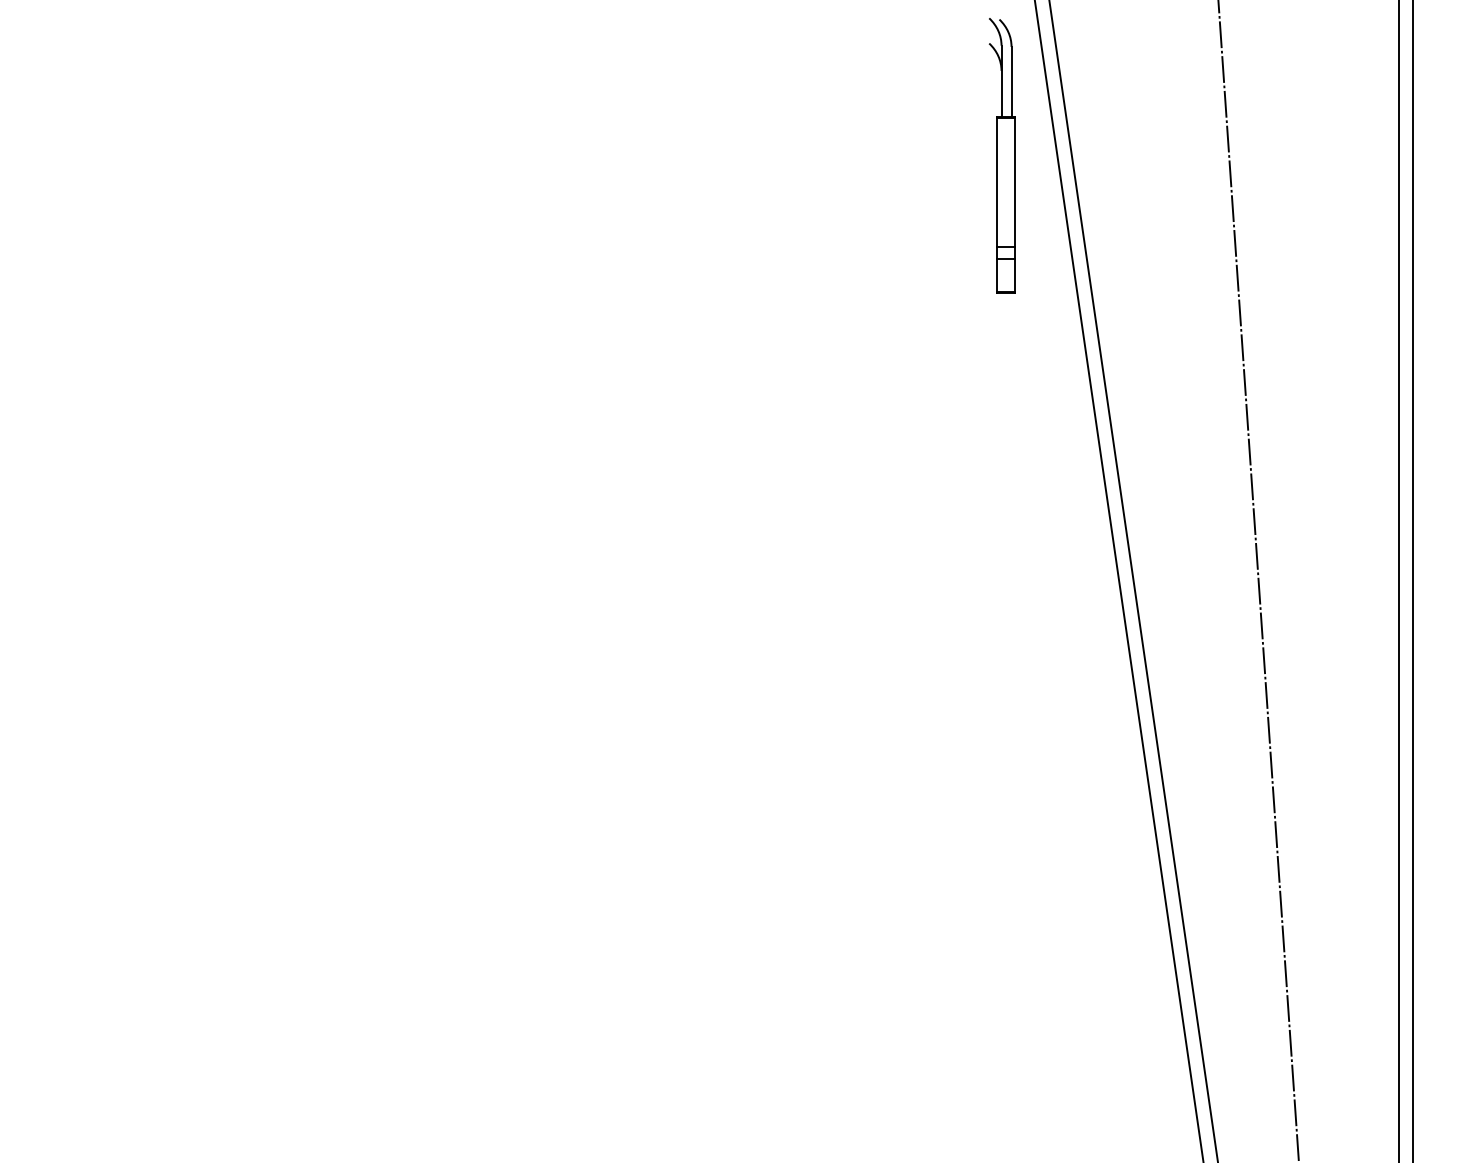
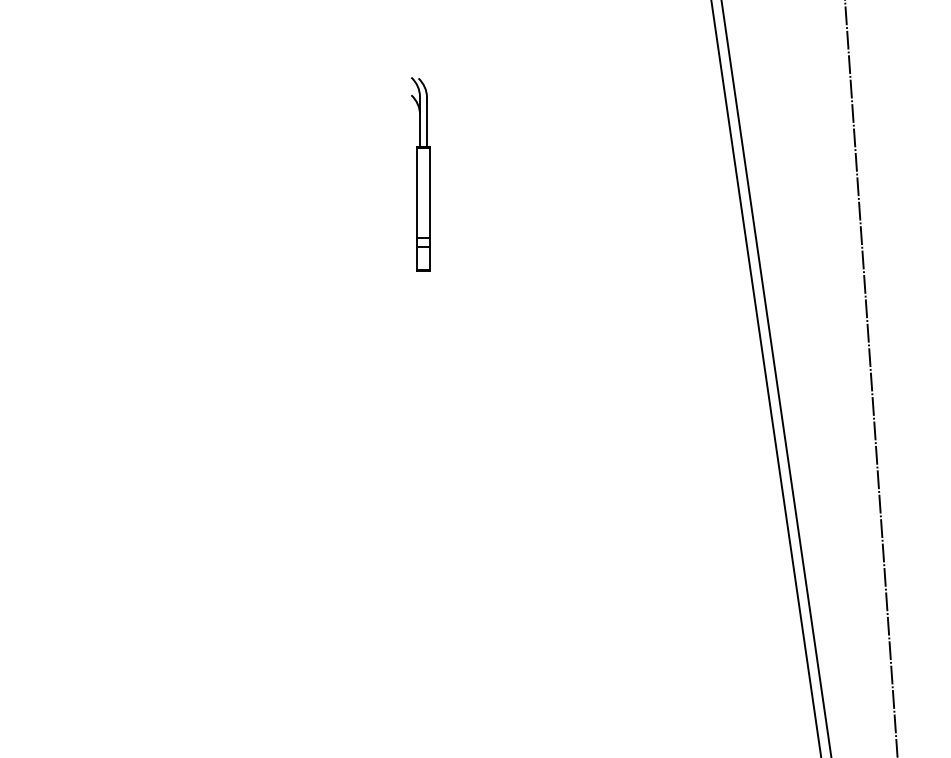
part: (1001, 155) -> (419, 173), moved

